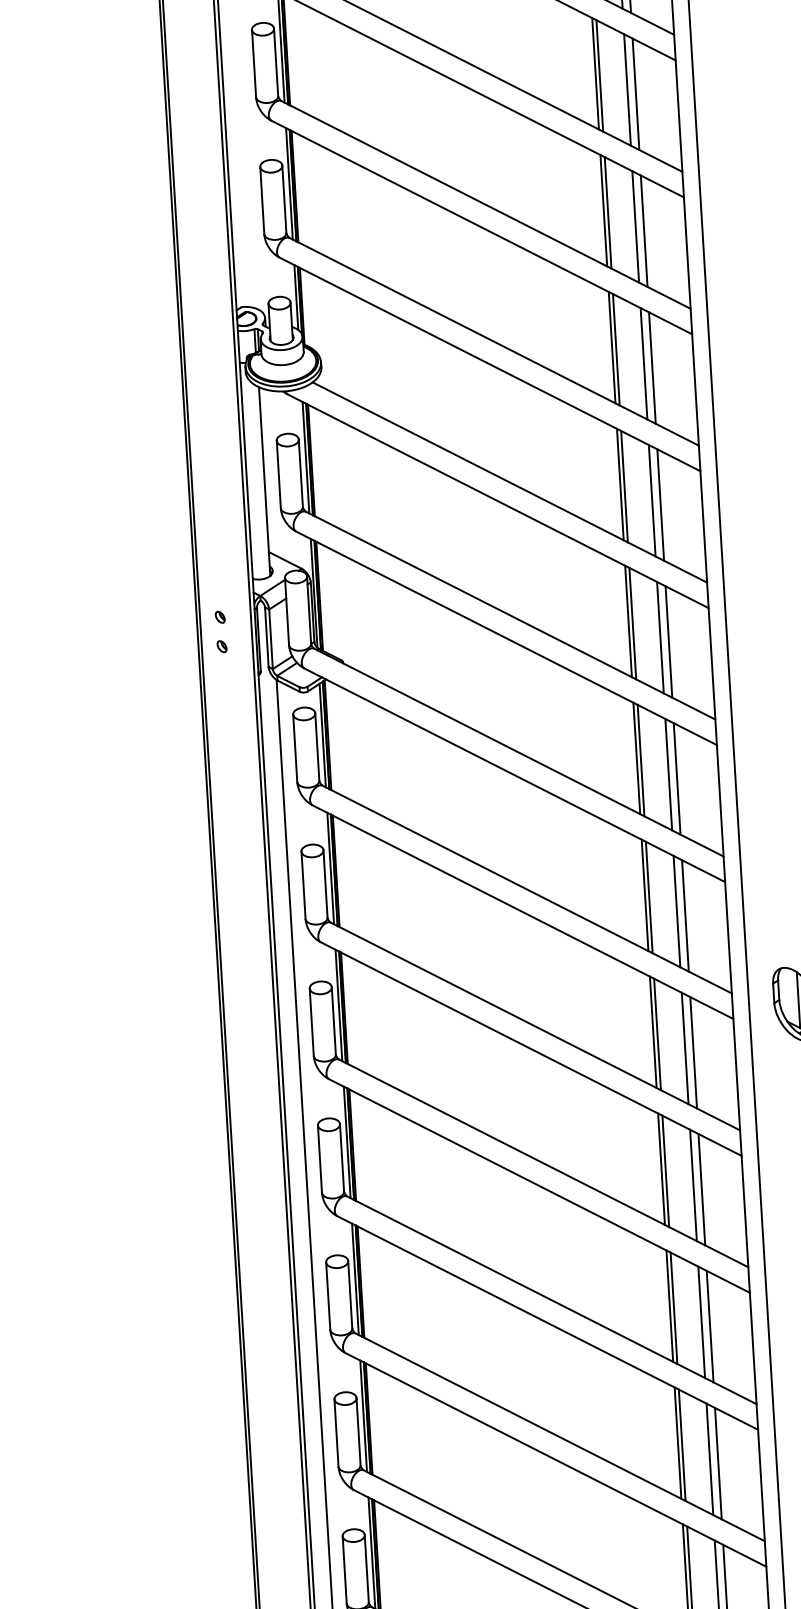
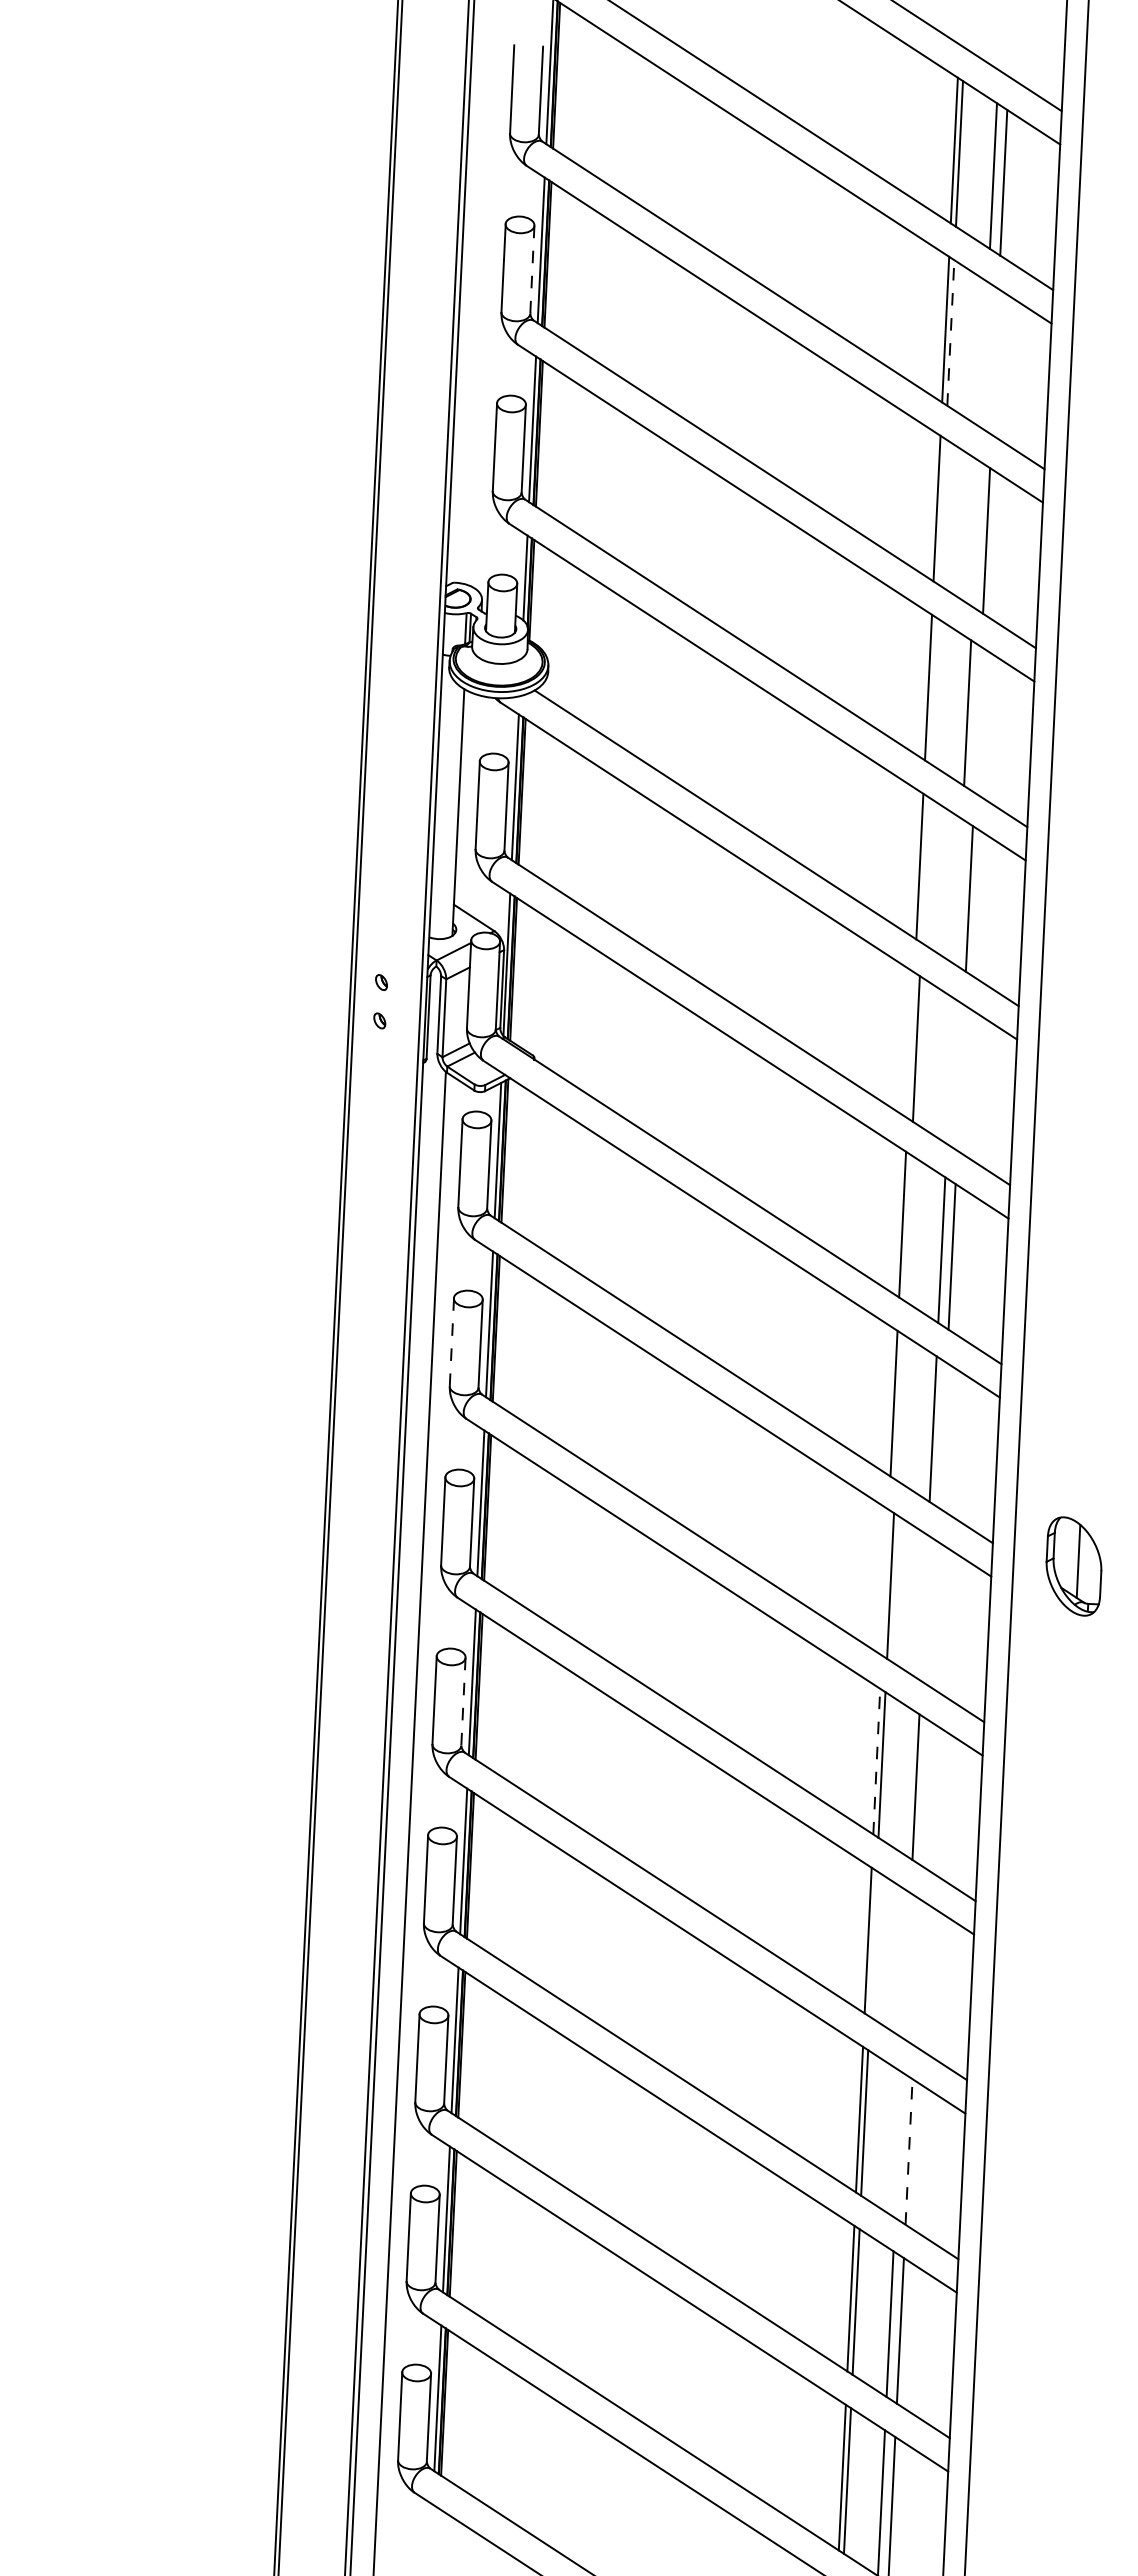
line: (276, 62) -> (532, 270), solid -> dashed
line: (599, 75) -> (950, 332), solid -> dashed
line: (627, 89) -> (984, 354), removed
line: (635, 94) -> (994, 361), removed
line: (607, 212) -> (941, 511), removed
line: (635, 226) -> (975, 533), removed
line: (616, 349) -> (933, 690), removed
line: (652, 367) -> (977, 719), removed
line: (624, 486) -> (924, 869), removed
line: (651, 500) -> (958, 891), removed
line: (628, 621) -> (910, 1045), removed
line: (659, 637) -> (949, 1070), removed
line: (668, 641) -> (960, 1077), removed
line: (640, 760) -> (907, 1227), removed
line: (303, 885) -> (451, 1342), solid -> dashed
line: (648, 897) -> (898, 1406), removed
line: (685, 915) -> (943, 1435), removed
line: (652, 1032) -> (884, 1582), removed
line: (685, 1048) -> (924, 1607), removed
line: (693, 1052) -> (934, 1614), removed
line: (342, 1158) -> (463, 1702), solid -> dashed
line: (661, 1169) -> (876, 1761), solid -> dashed
line: (701, 1189) -> (925, 1793), removed
line: (673, 1308) -> (872, 1943), removed
line: (701, 1321) -> (906, 1965), removed
line: (709, 1326) -> (917, 1972), removed
line: (709, 1458) -> (898, 2144), removed
line: (718, 1463) -> (909, 2151), solid -> dashed

